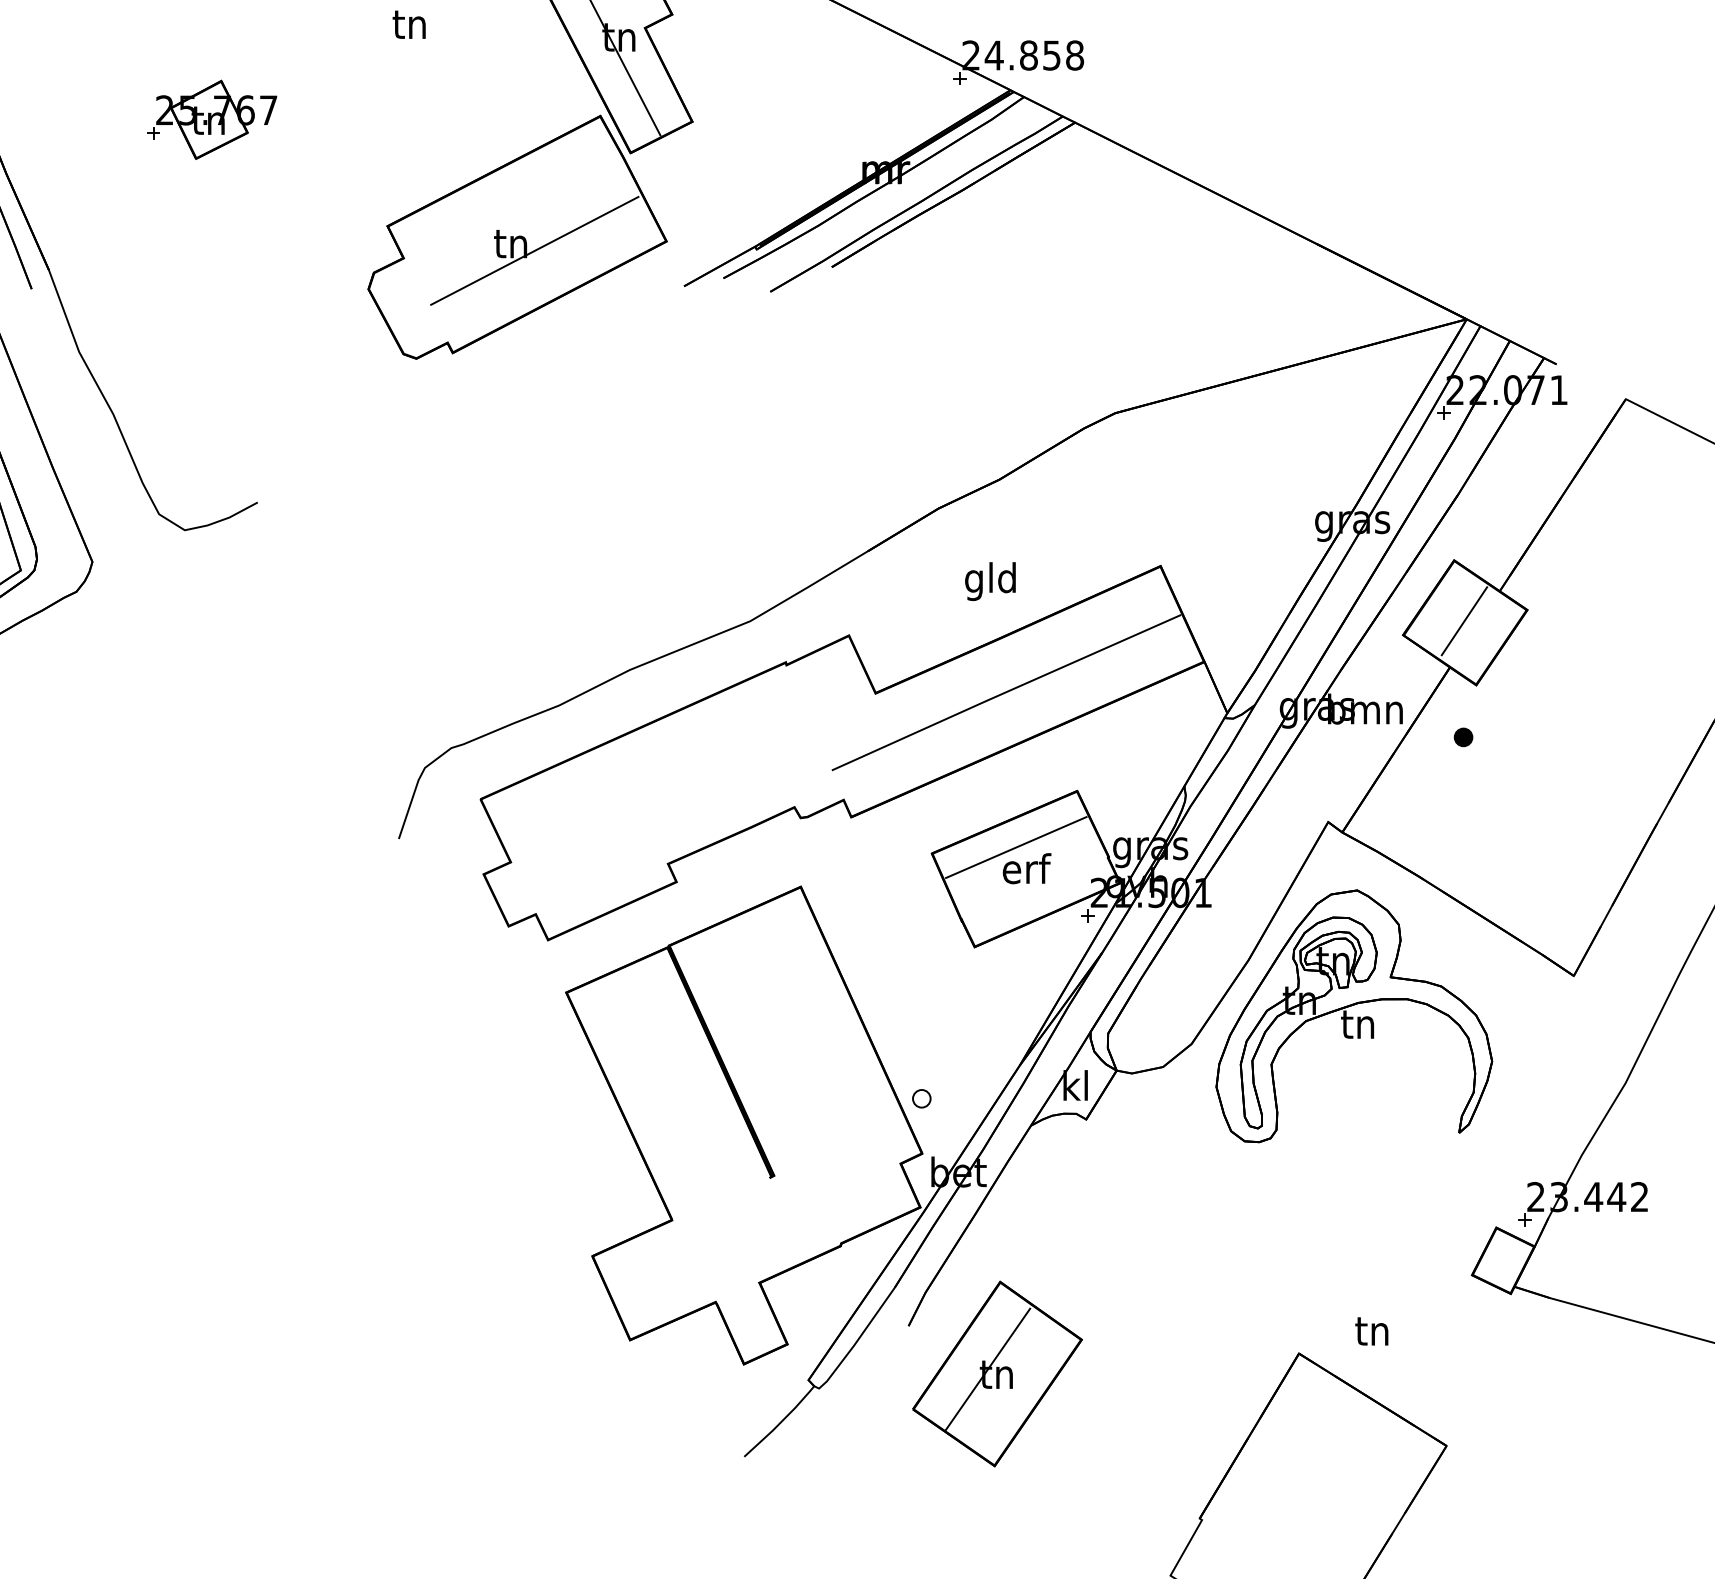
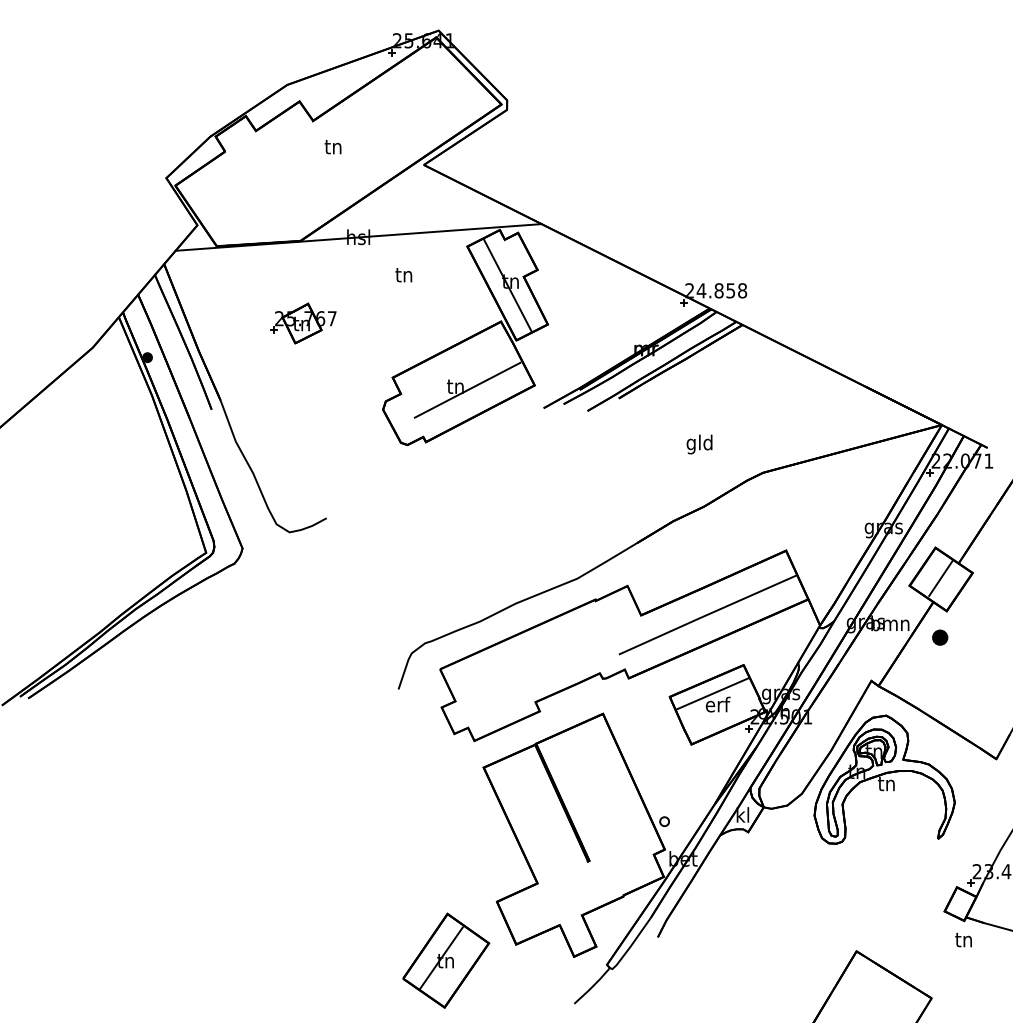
text: (990, 581) -> (699, 444), moved
part: (1463, 736) -> (940, 637), size x1.6
text: (1371, 1330) -> (963, 939), moved
part: (998, 1373) -> (446, 960), moved

